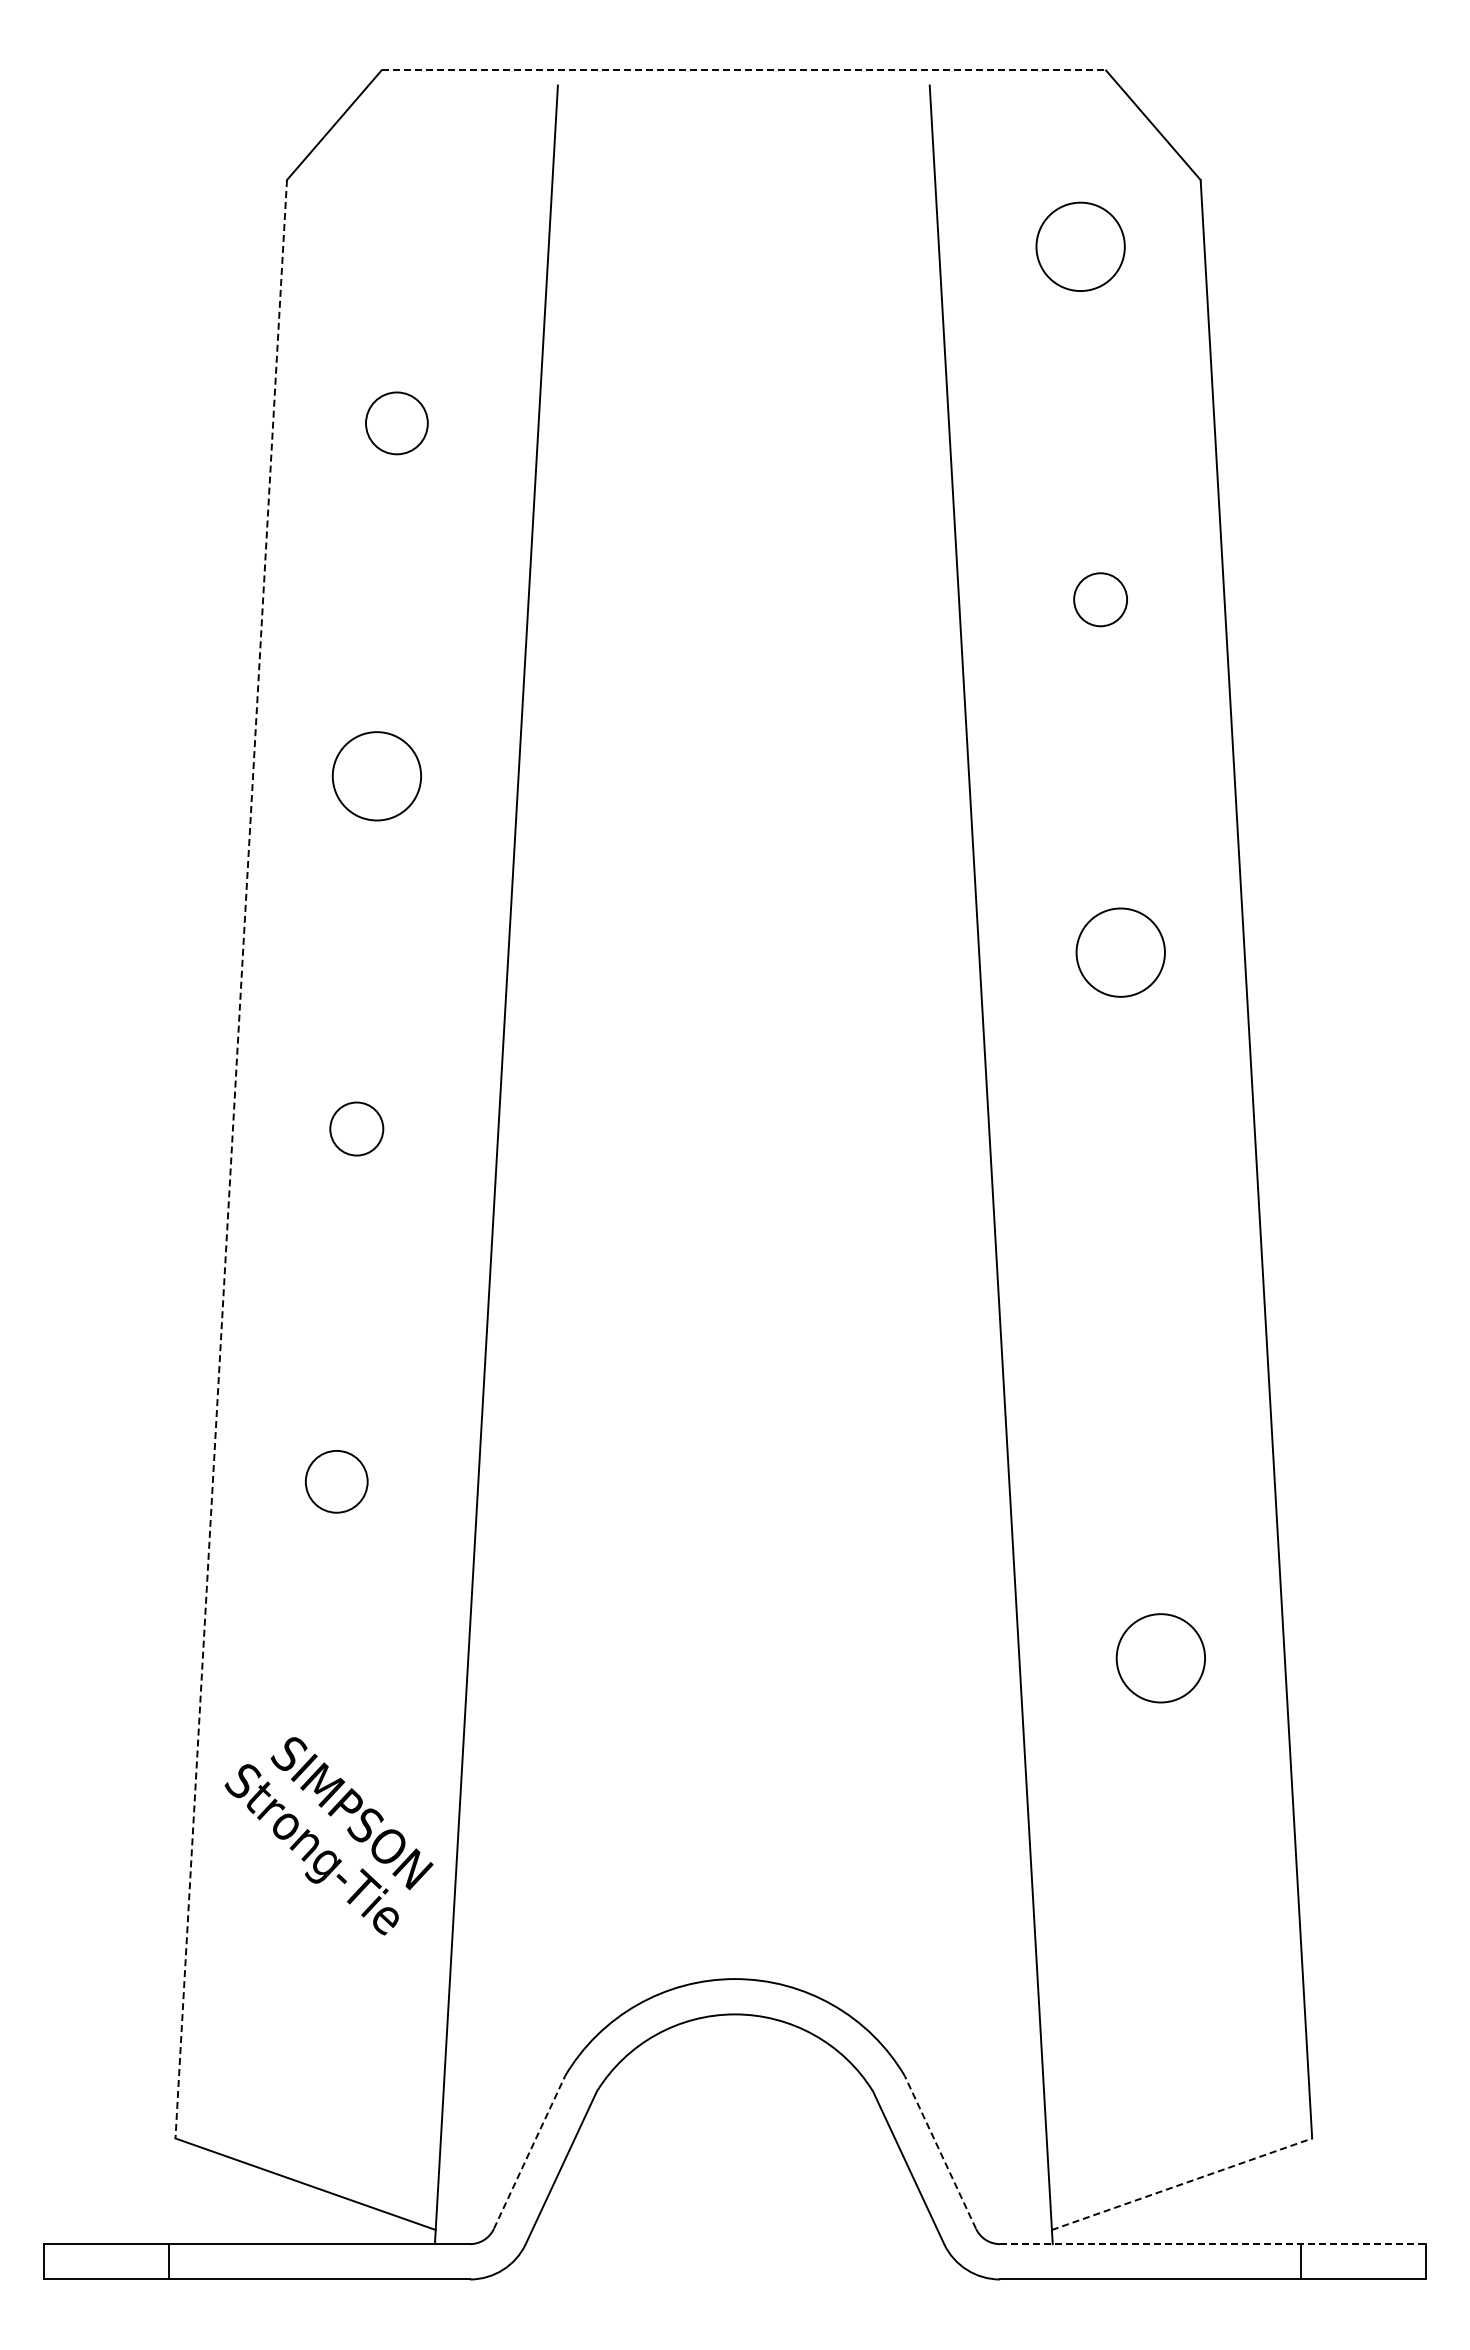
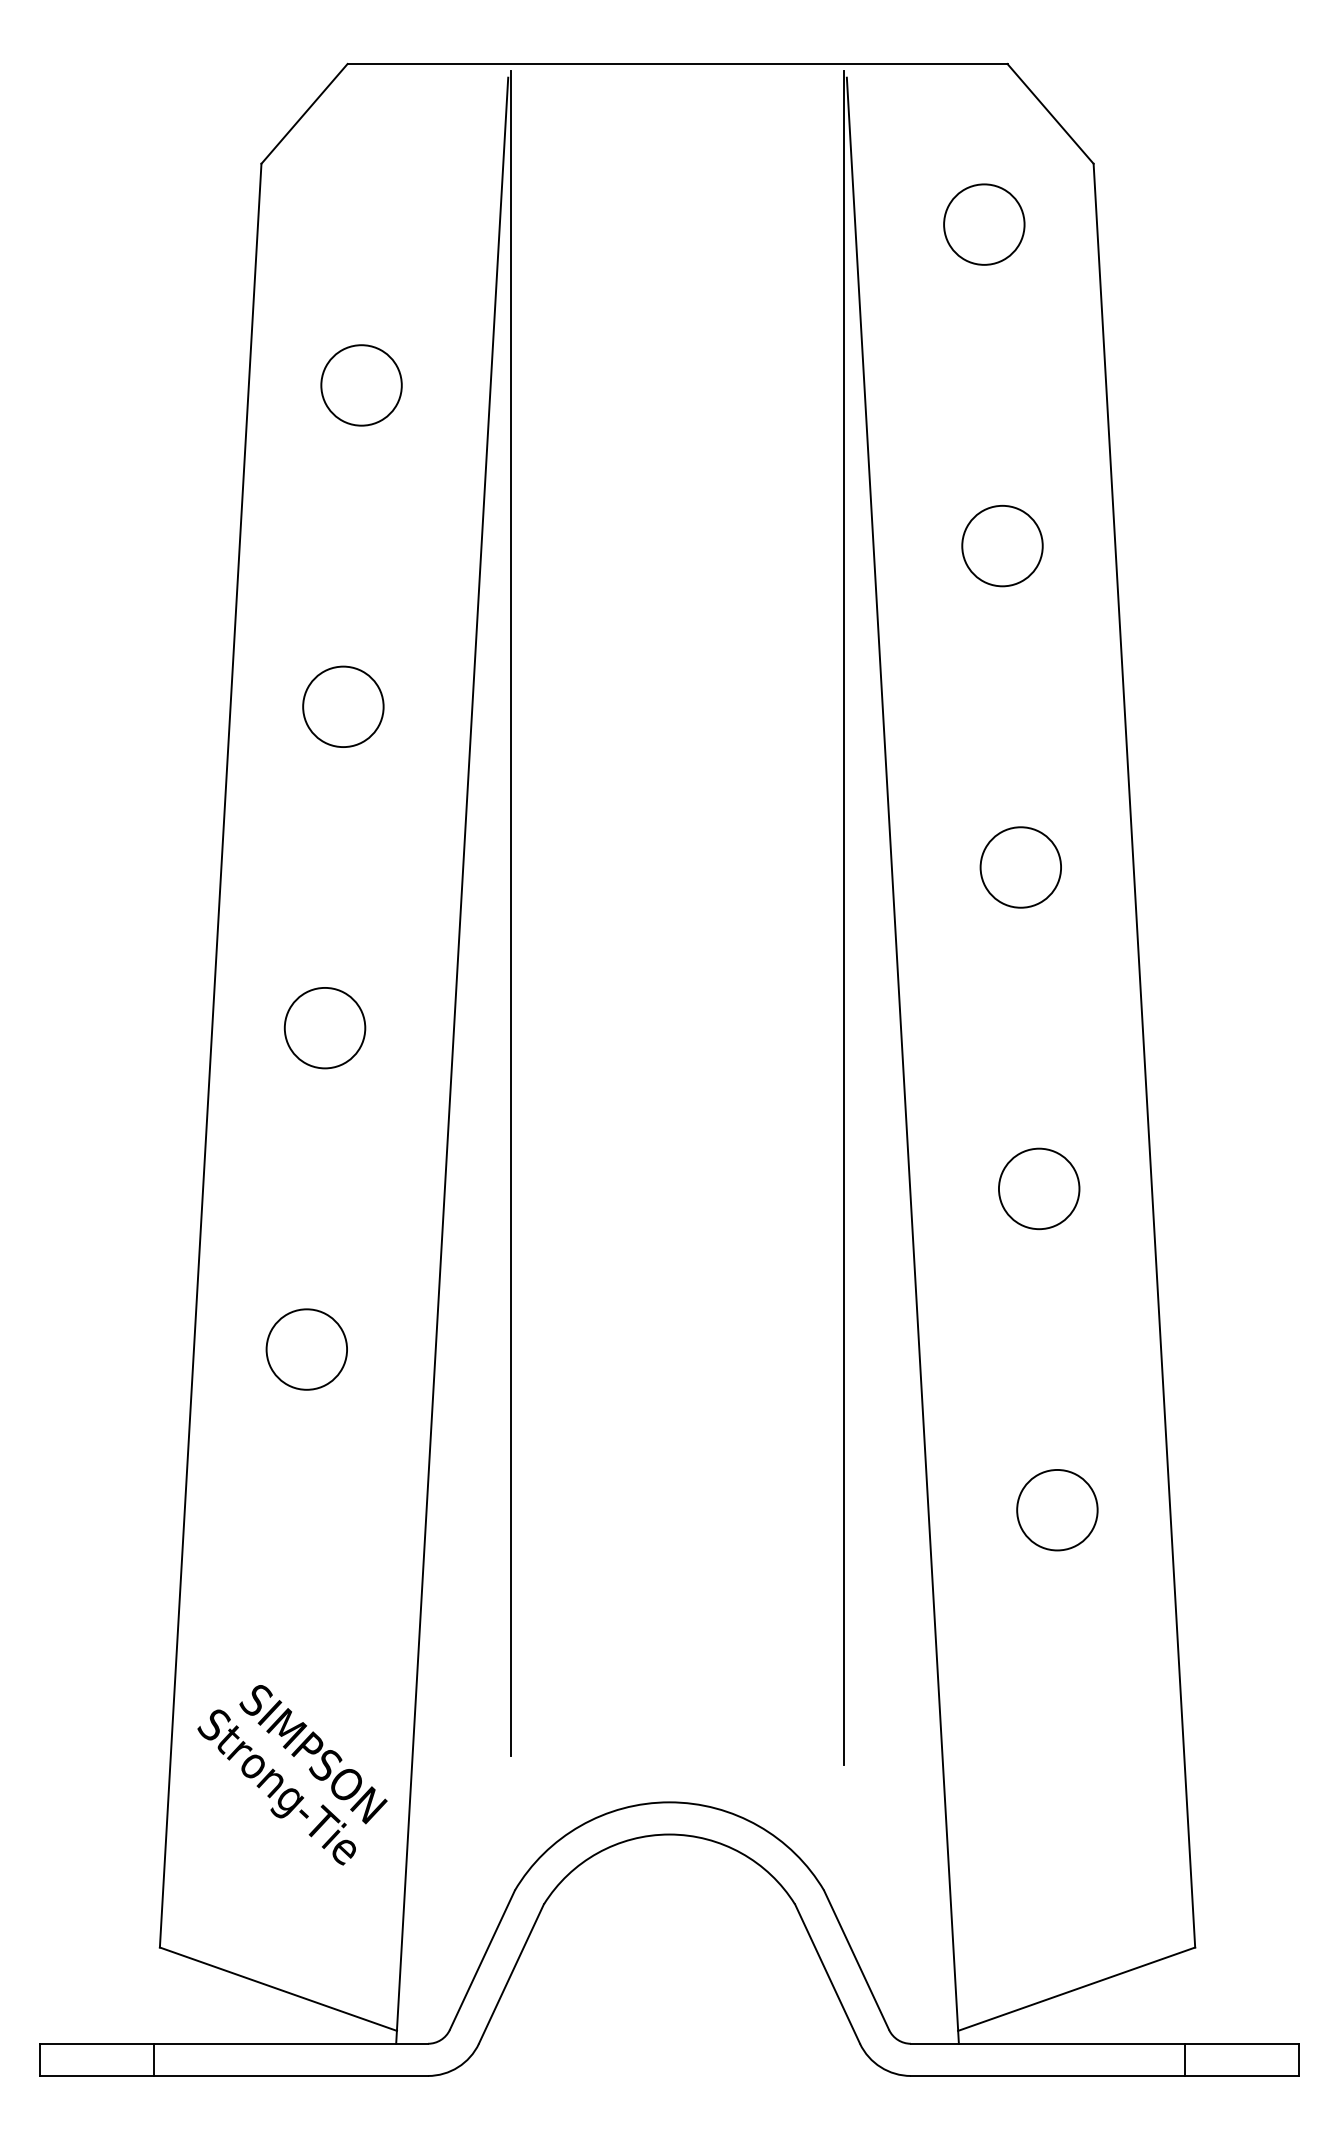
line: (744, 70) -> (678, 64), dashed -> solid
circle: (396, 423) -> (361, 385), size x1.43
circle: (1100, 599) -> (1002, 545), size x1.67
line: (560, 1003) -> (510, 913), added
line: (926, 1008) -> (843, 918), added
circle: (356, 1128) -> (324, 1027), size x1.67
line: (231, 1159) -> (210, 1055), dashed -> solid
circle: (1140, 1305) -> (1038, 1188), added
circle: (336, 1481) -> (306, 1349), size x1.43
text: (328, 1836) -> (291, 1775), moved
line: (529, 2151) -> (482, 1959), dashed -> solid
line: (940, 2151) -> (856, 1959), dashed -> solid
line: (1182, 2184) -> (1077, 1989), dashed -> solid
line: (1212, 2244) -> (1104, 2044), dashed -> solid

